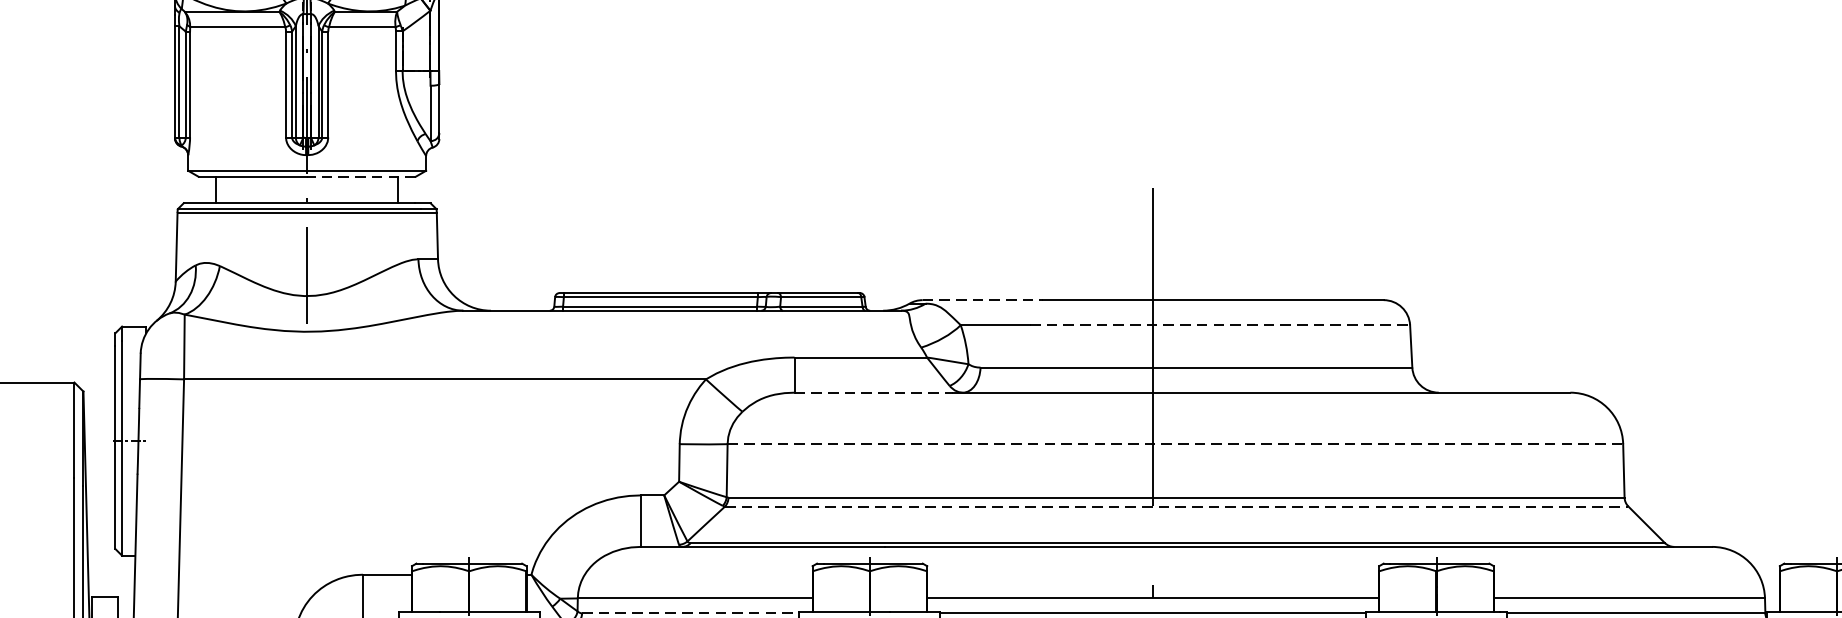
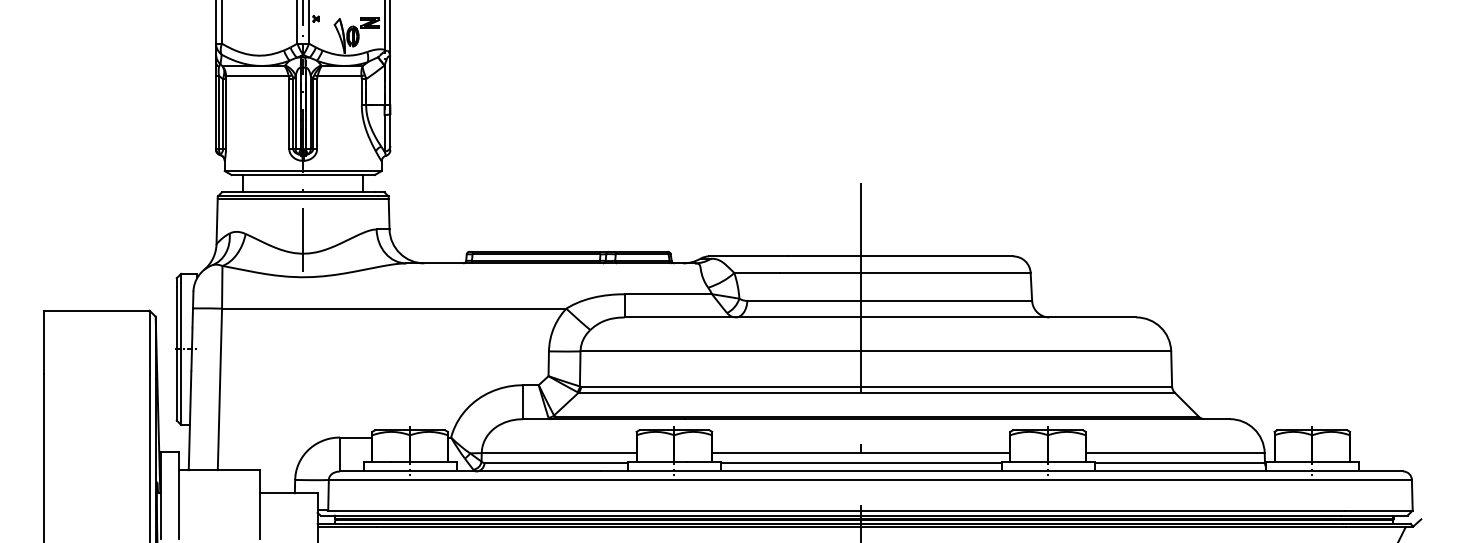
line: (362, 177) -> (339, 175), dashed -> solid
line: (982, 300) -> (748, 256), dashed -> solid
line: (1220, 324) -> (905, 272), dashed -> solid
line: (874, 392) -> (677, 317), dashed -> solid
line: (1176, 444) -> (876, 351), dashed -> solid
line: (1176, 506) -> (876, 392), dashed -> solid
line: (691, 612) -> (556, 462), dashed -> solid

